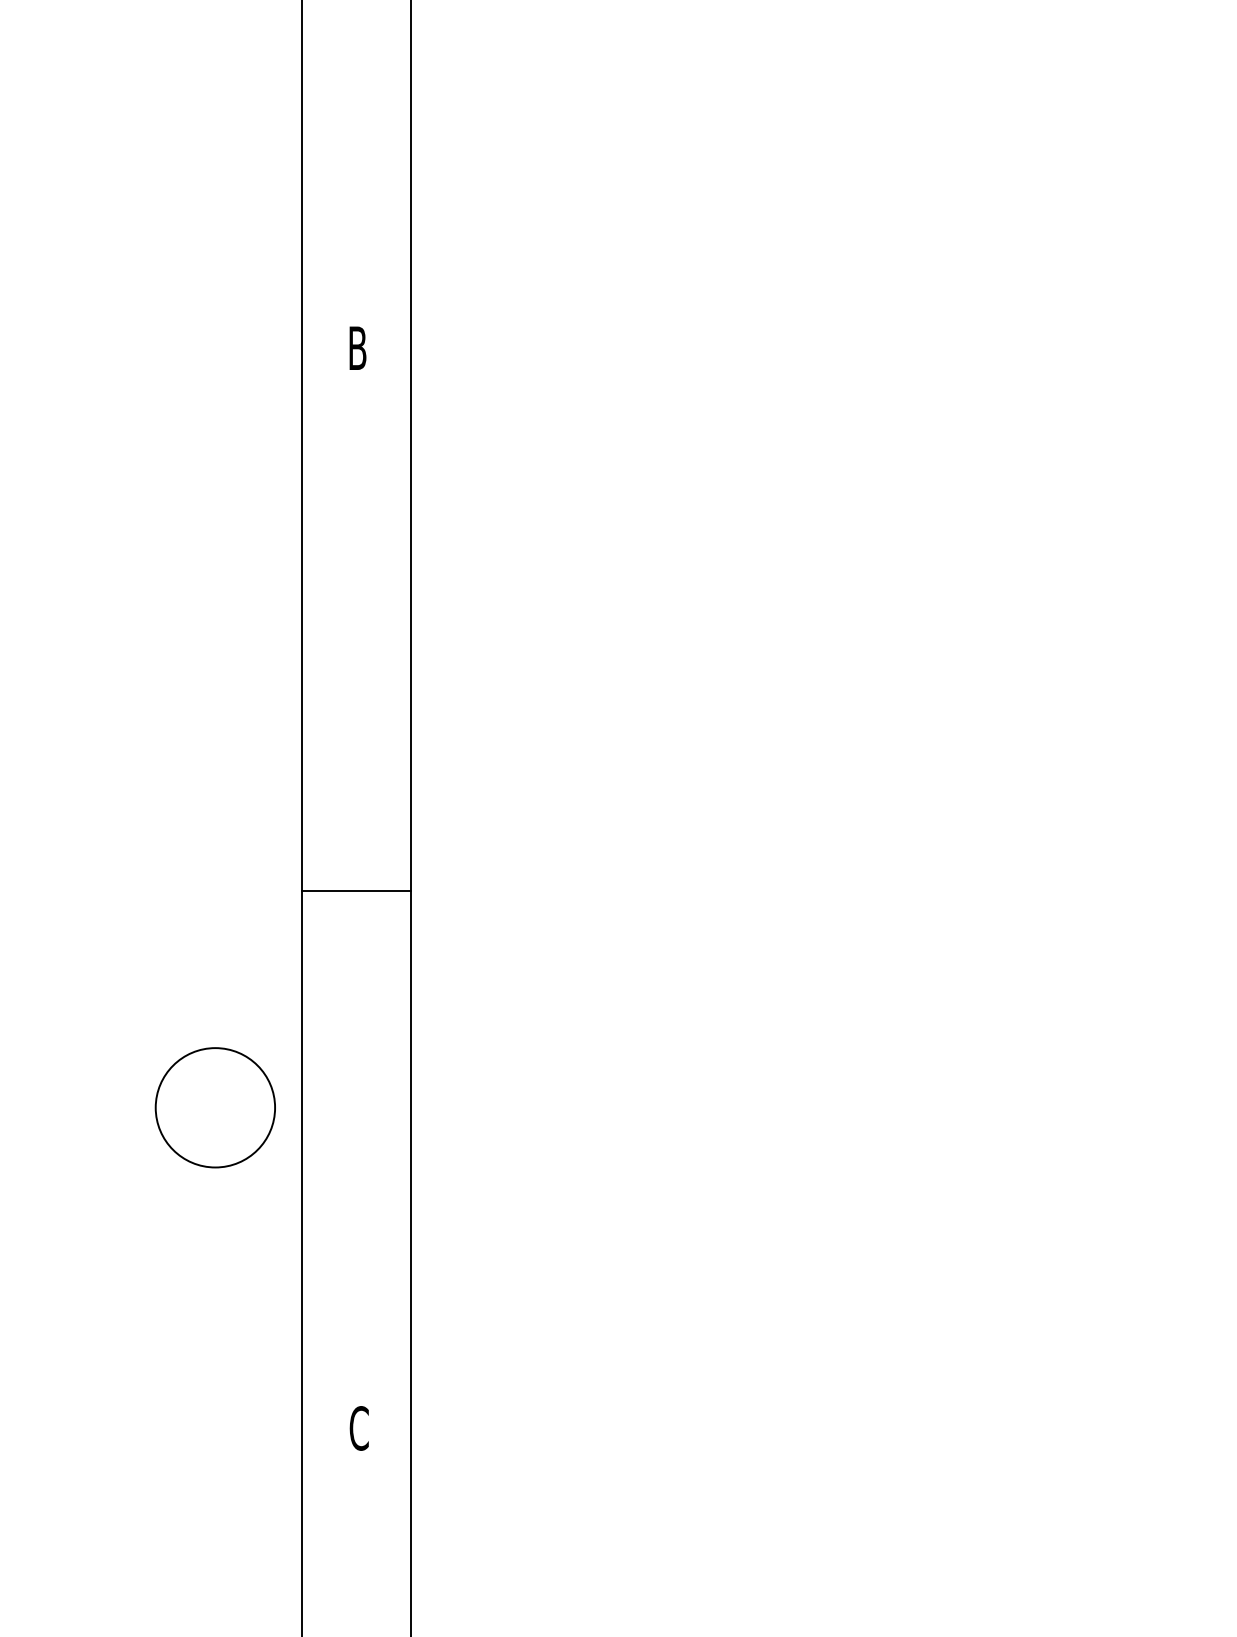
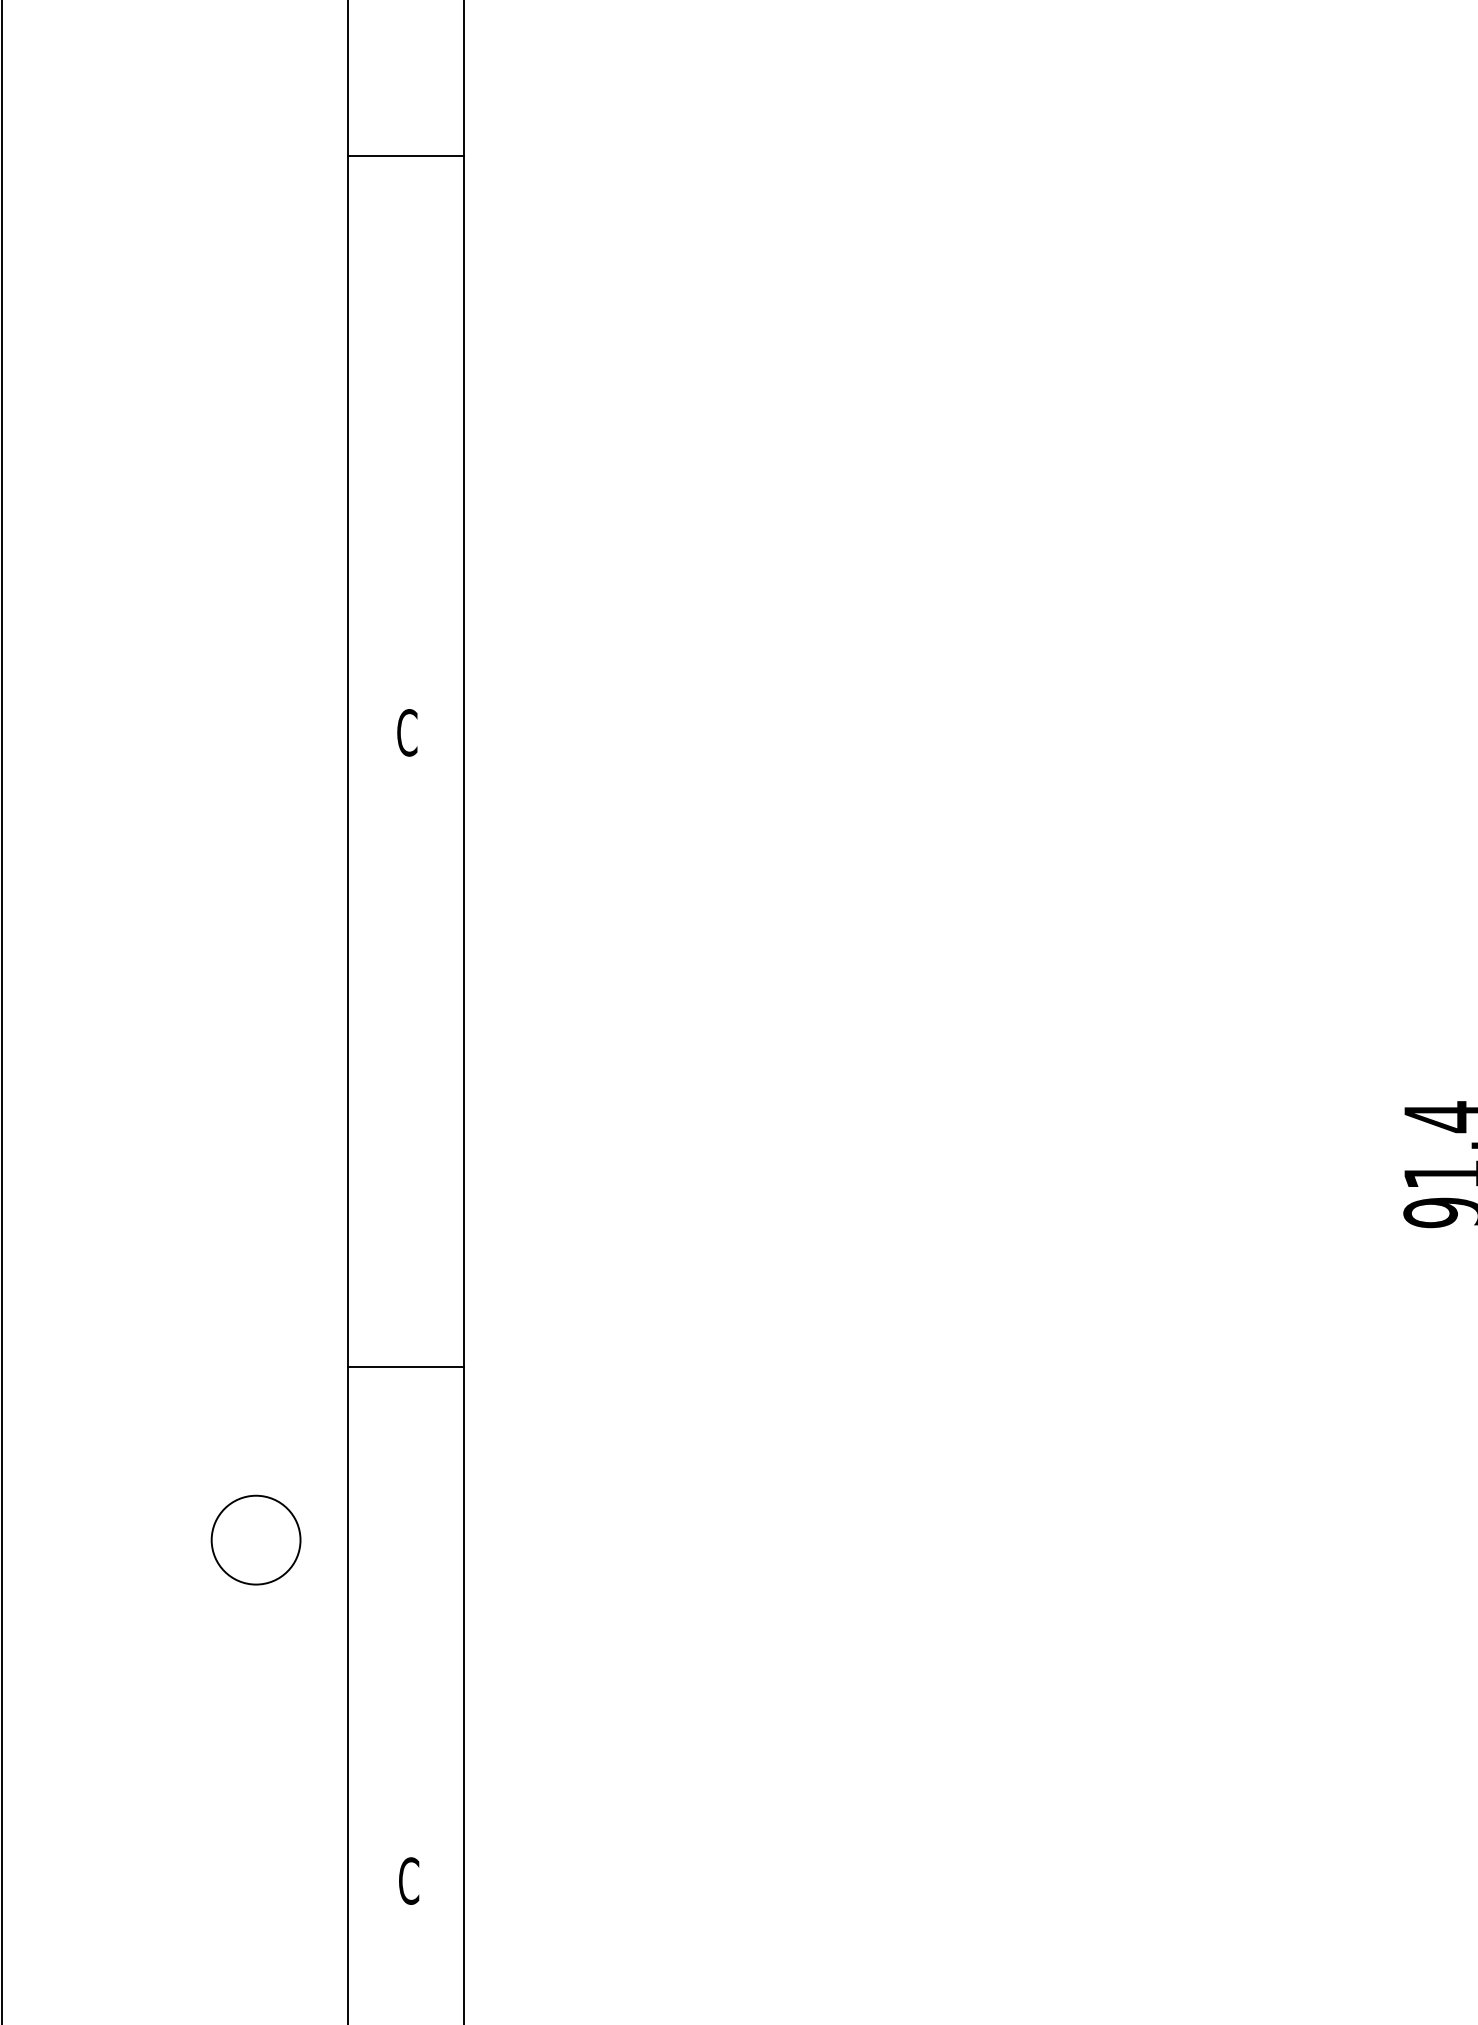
text: (357, 347) -> (407, 732), B -> C
line: (355, 890) -> (405, 1366), moved
circle: (214, 1107) -> (255, 1539), size x0.7

